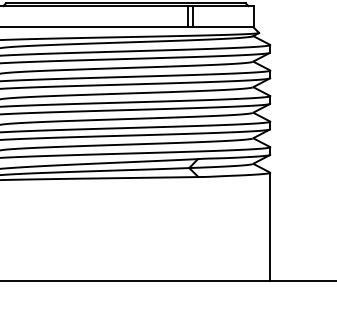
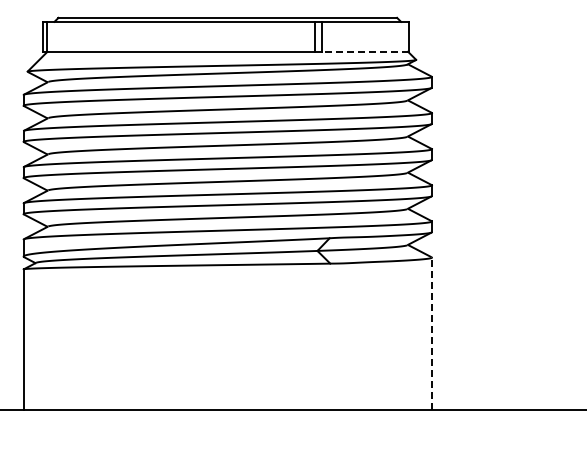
line: (223, 27) -> (365, 51), solid -> dashed
line: (269, 226) -> (431, 333), solid -> dashed

